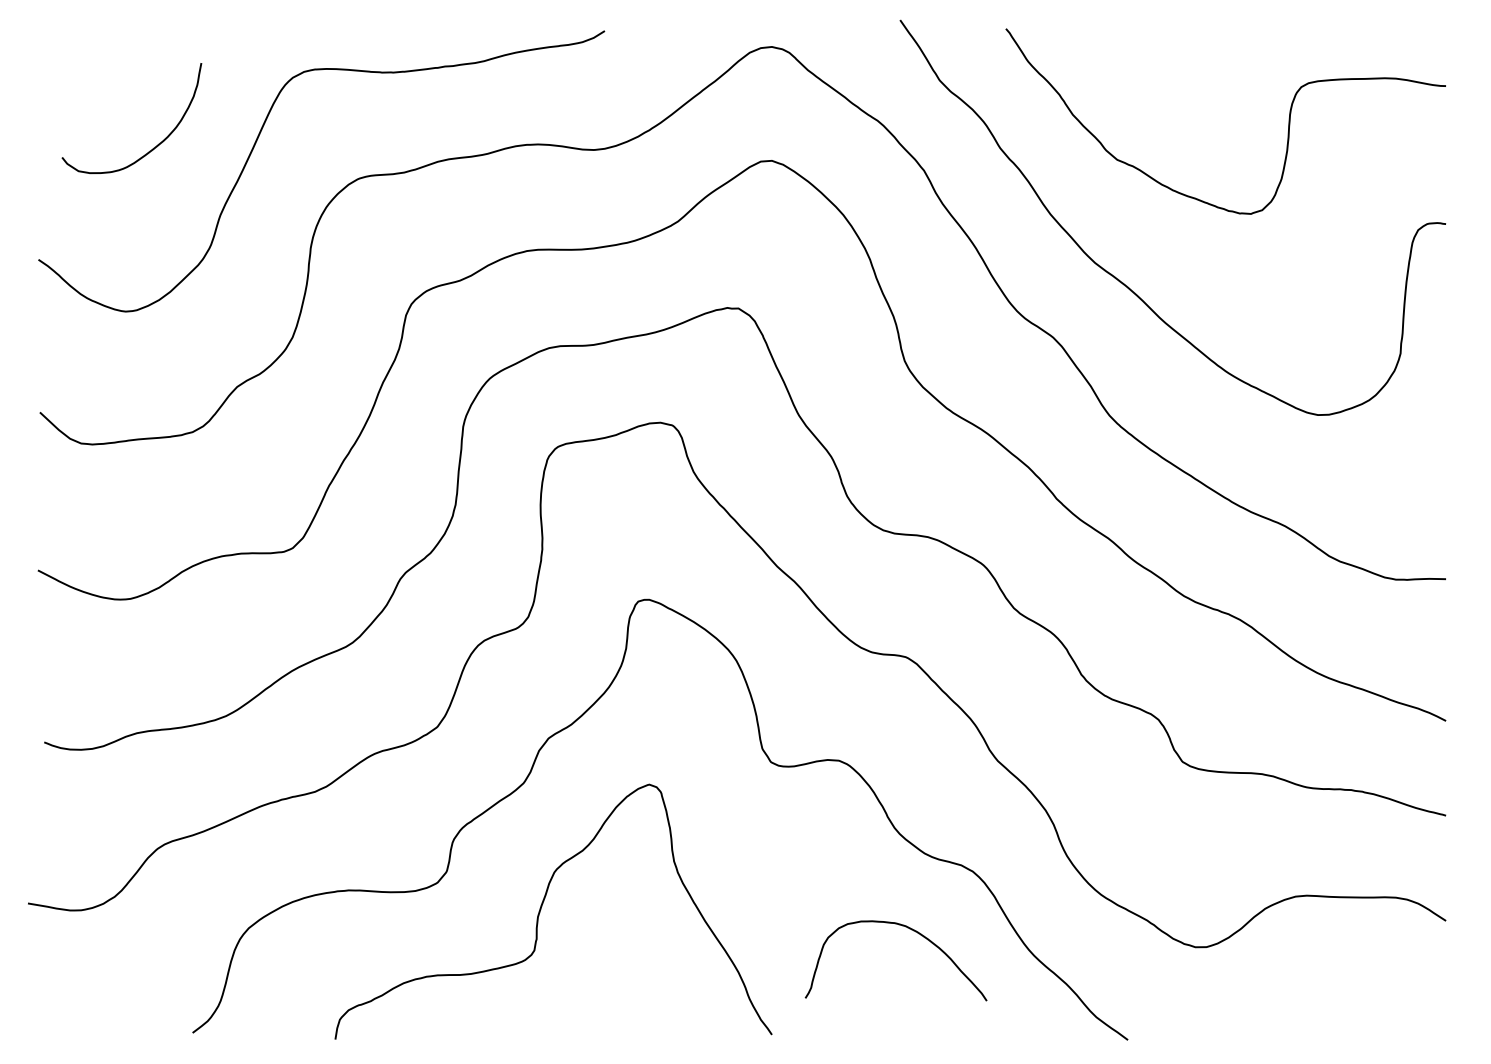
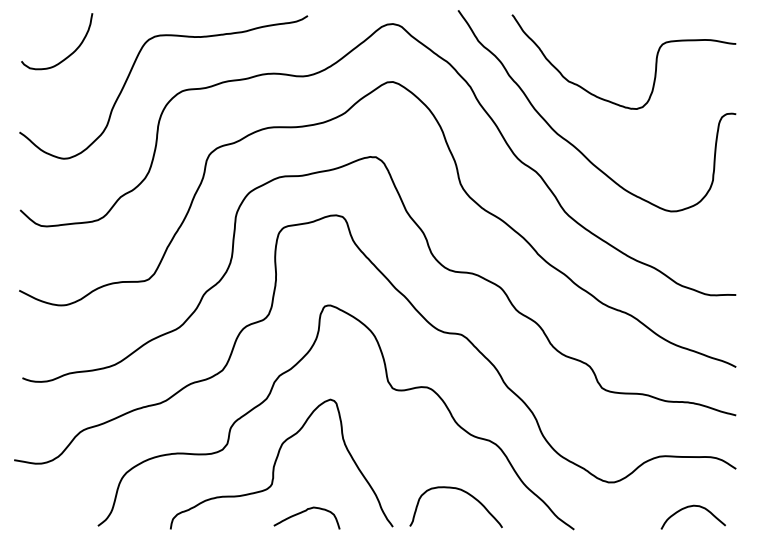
curve: (158, 142) -> (70, 53), moved
curve: (902, 927) -> (459, 490), moved
curve: (1356, 996) -> (690, 507), added
curve: (598, 1006) -> (304, 512), added

